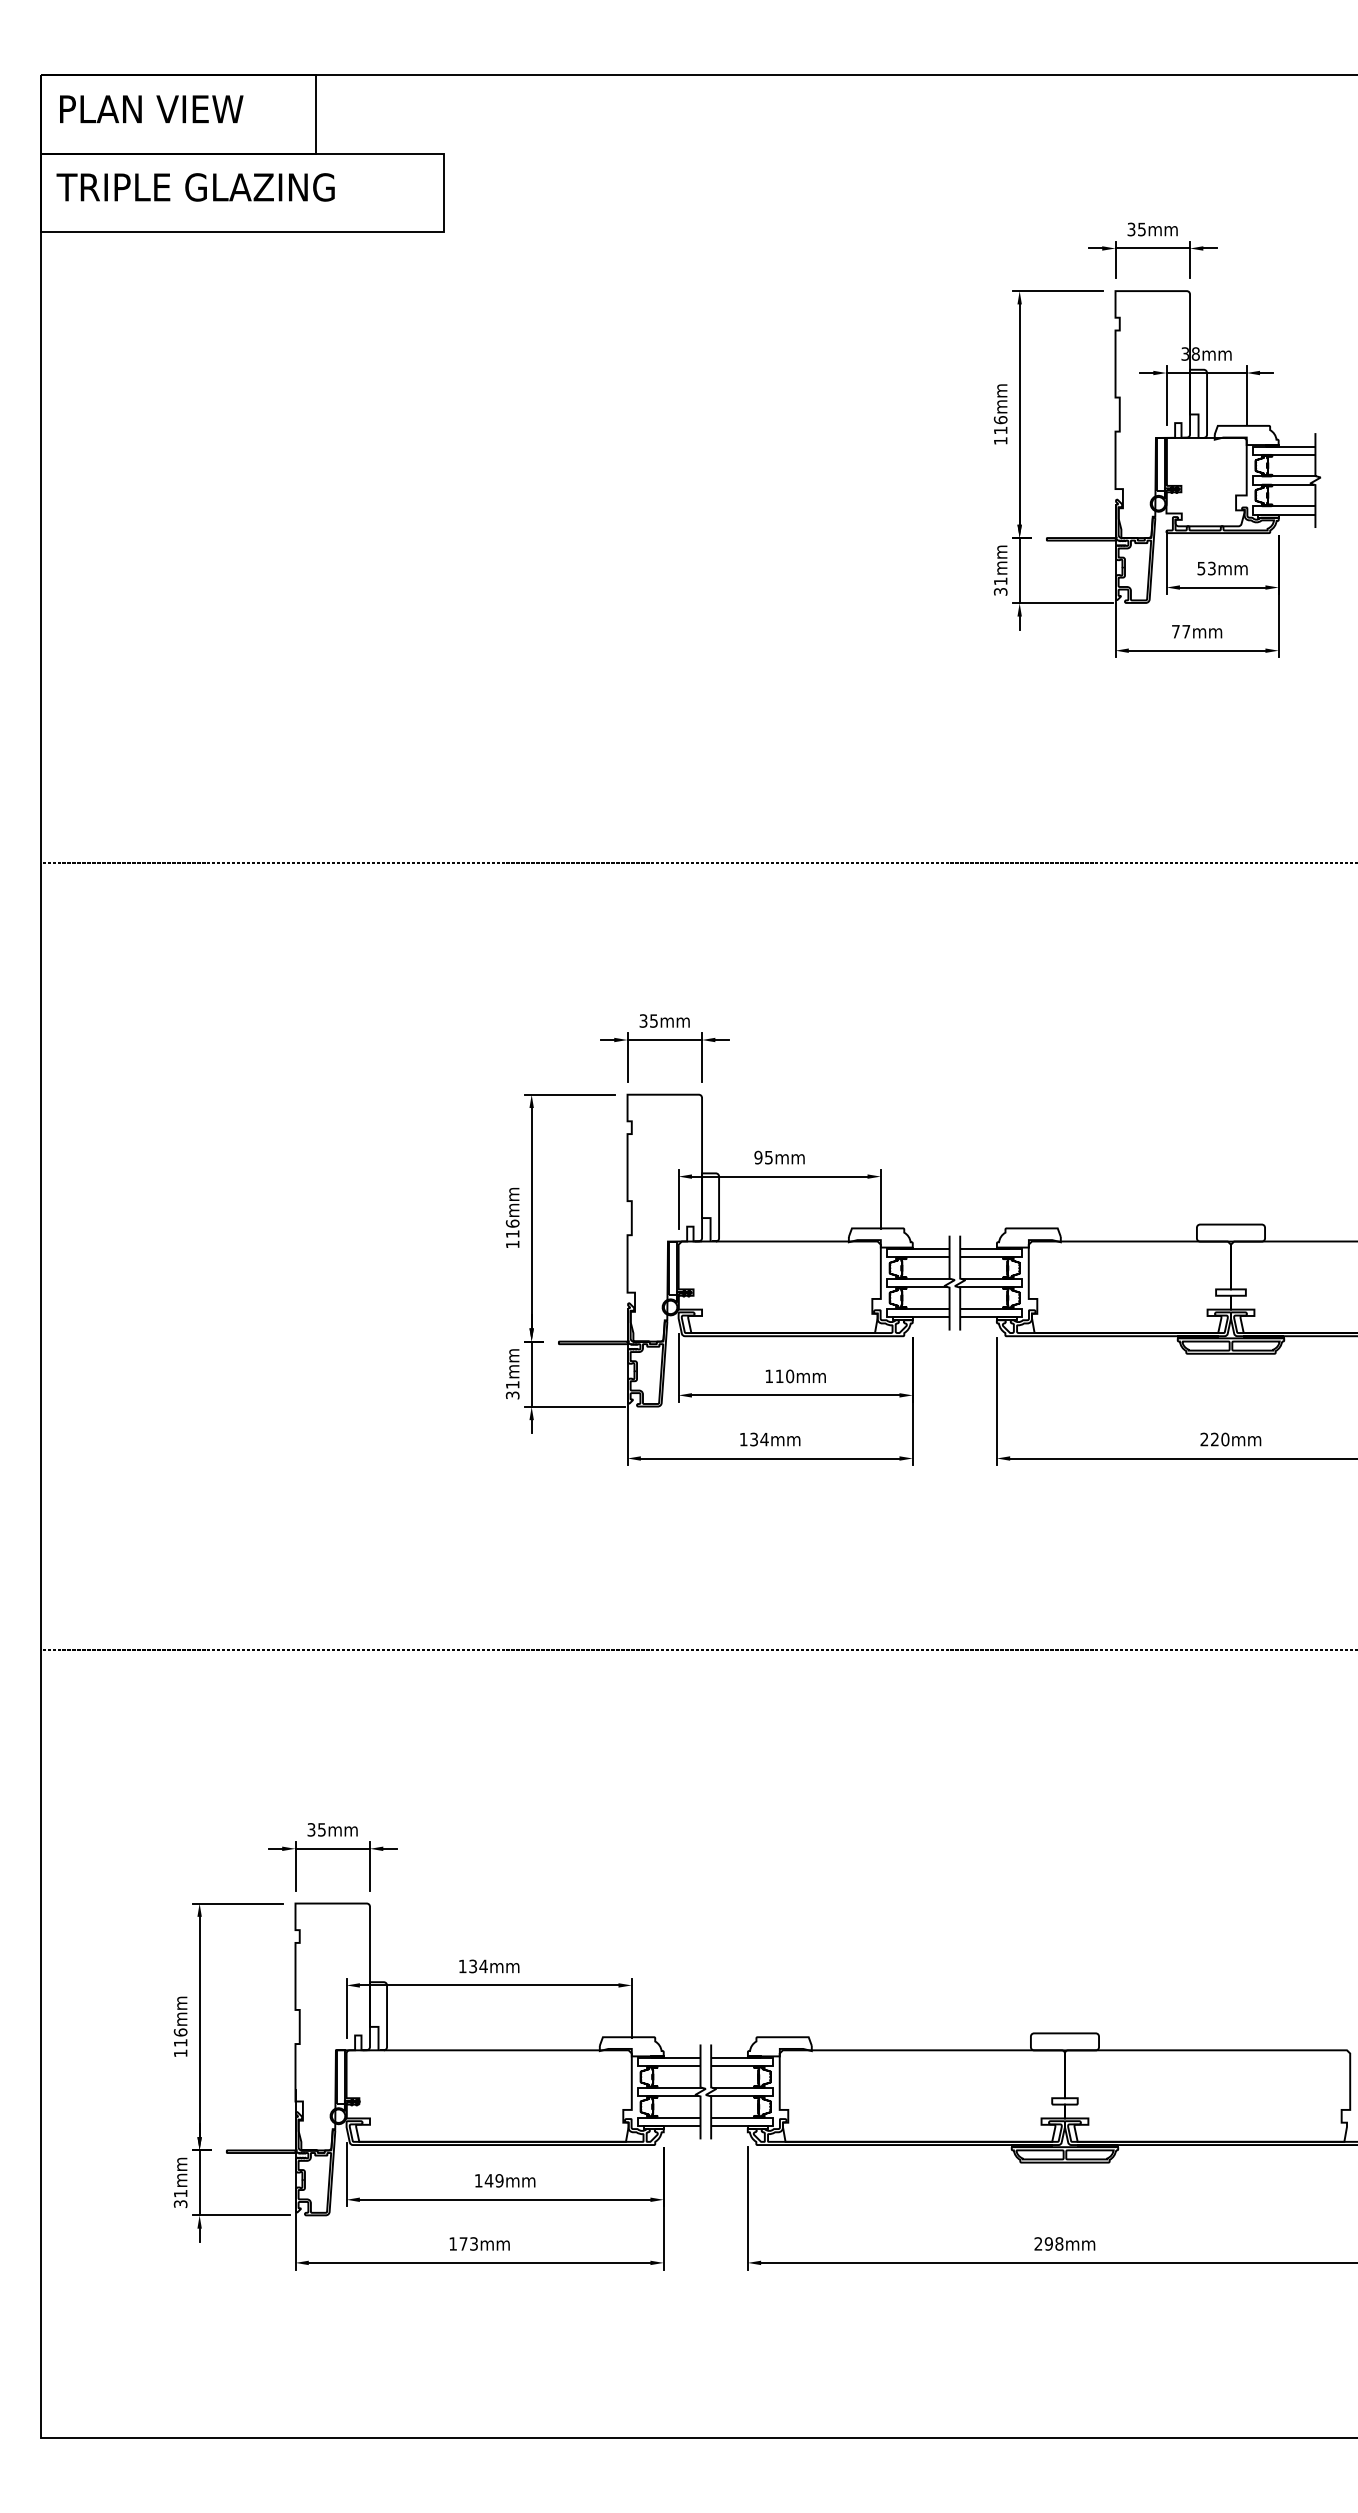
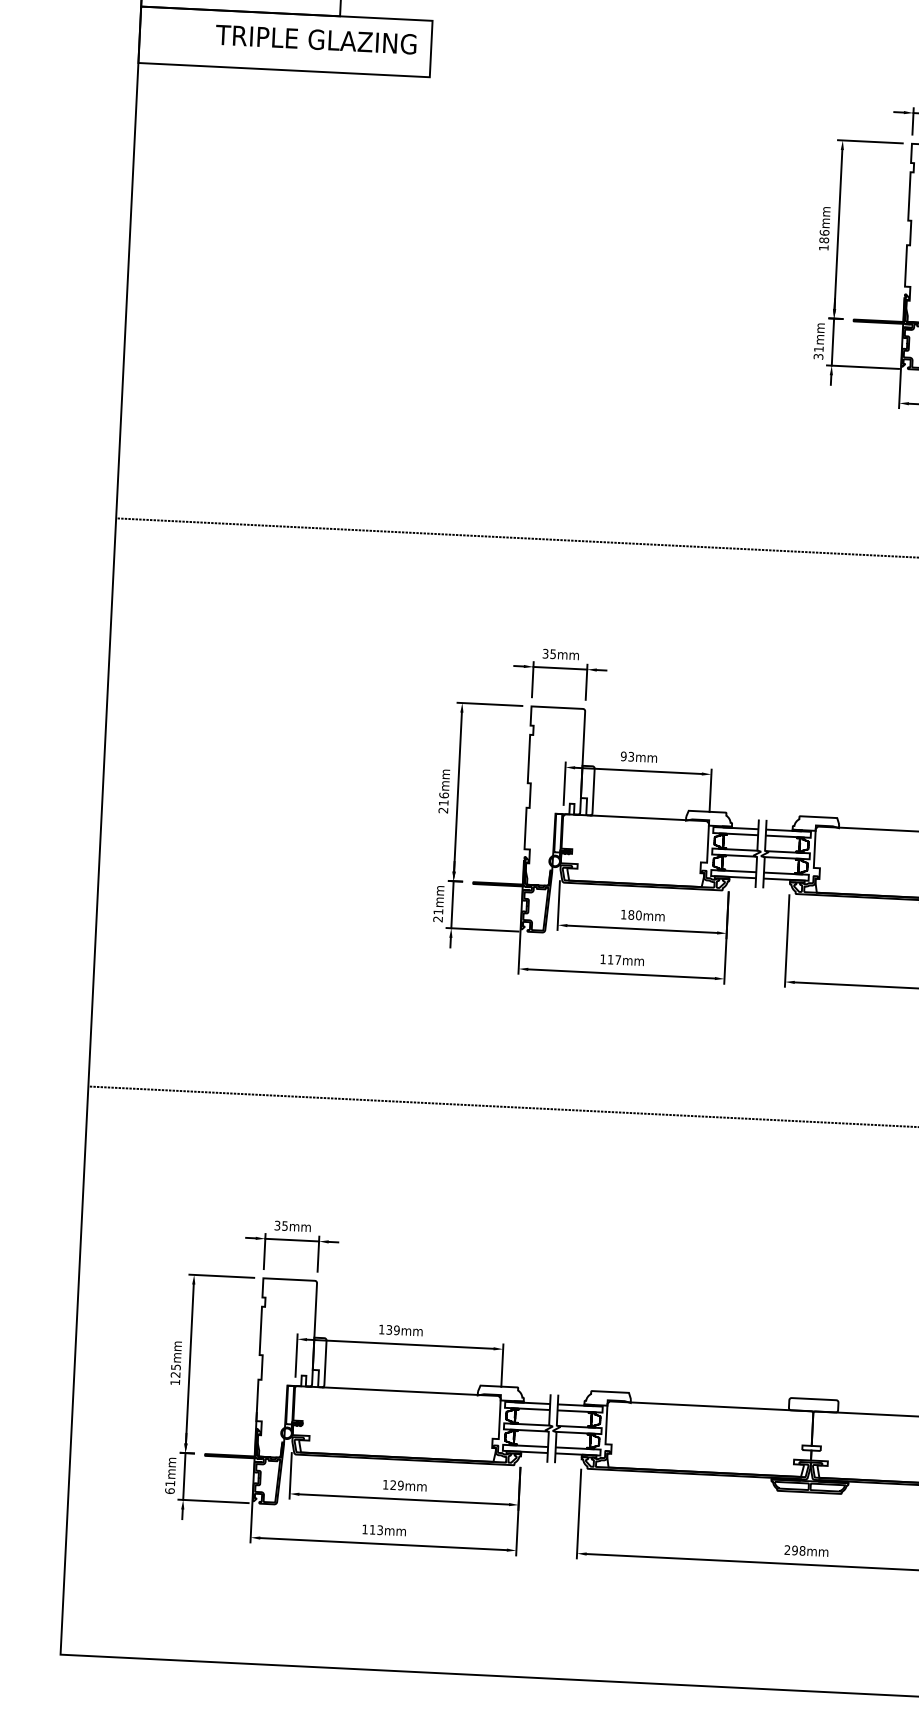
text: (195, 187) -> (316, 39), moved
text: (1000, 430) -> (824, 240), 116mm -> 186mm
text: (768, 1156) -> (631, 755), 95mm -> 93mm
text: (512, 1244) -> (443, 810), 116mm -> 216mm
text: (779, 1376) -> (631, 915), 110mm -> 180mm
text: (512, 1395) -> (437, 919), 31mm -> 21mm
text: (759, 1439) -> (614, 959), 134mm -> 117mm
text: (483, 1966) -> (396, 1330), 134mm -> 139mm
text: (180, 2037) -> (175, 1370), 116mm -> 125mm
text: (488, 2180) -> (392, 1484), 149mm -> 129mm
text: (180, 2204) -> (169, 1491), 31mm -> 61mm
text: (463, 2243) -> (372, 1529), 173mm -> 113mm

